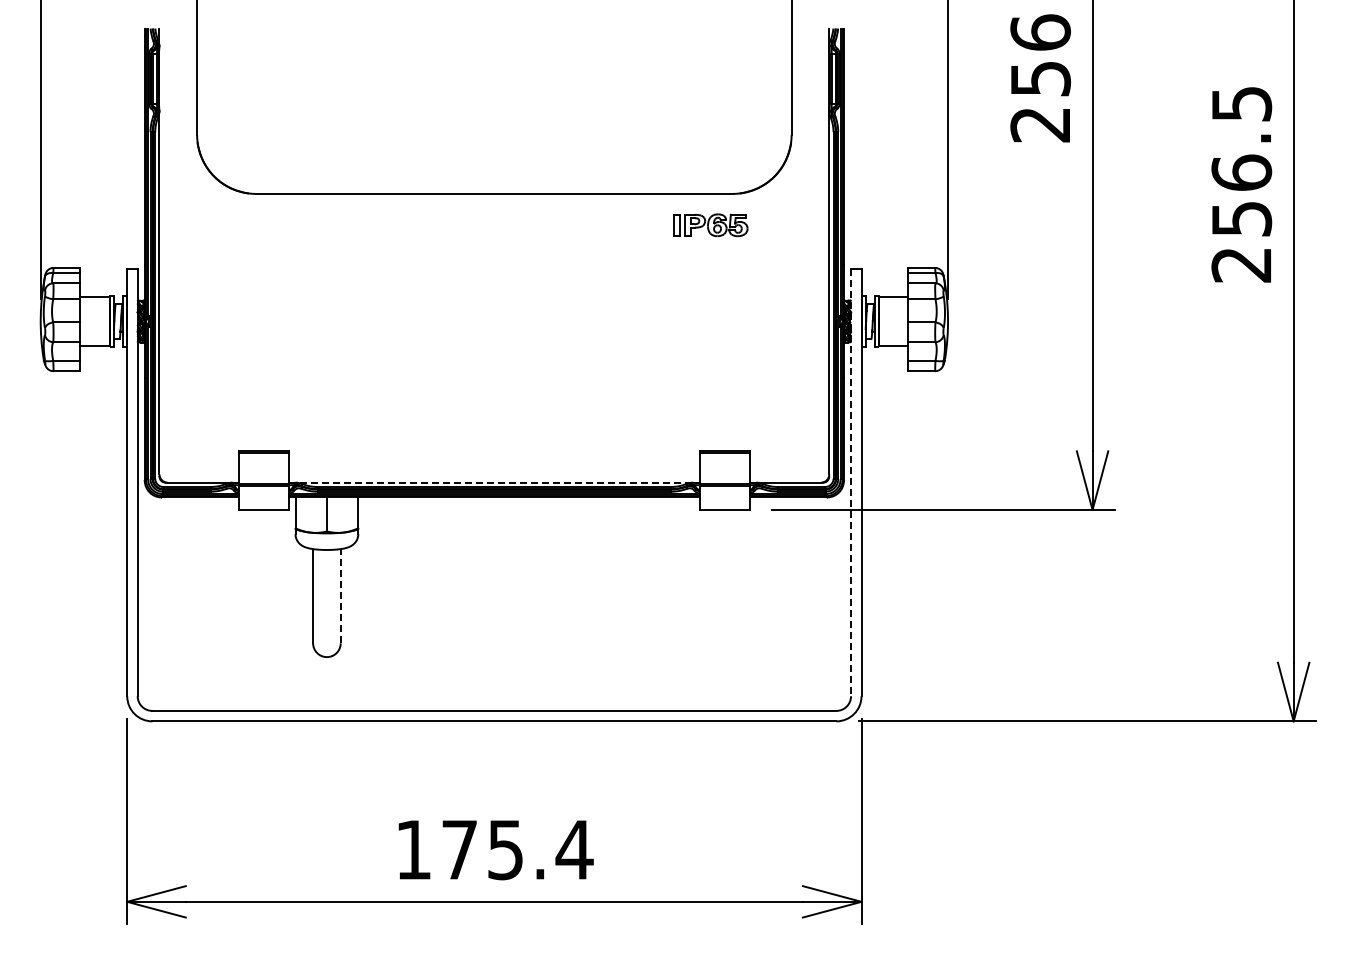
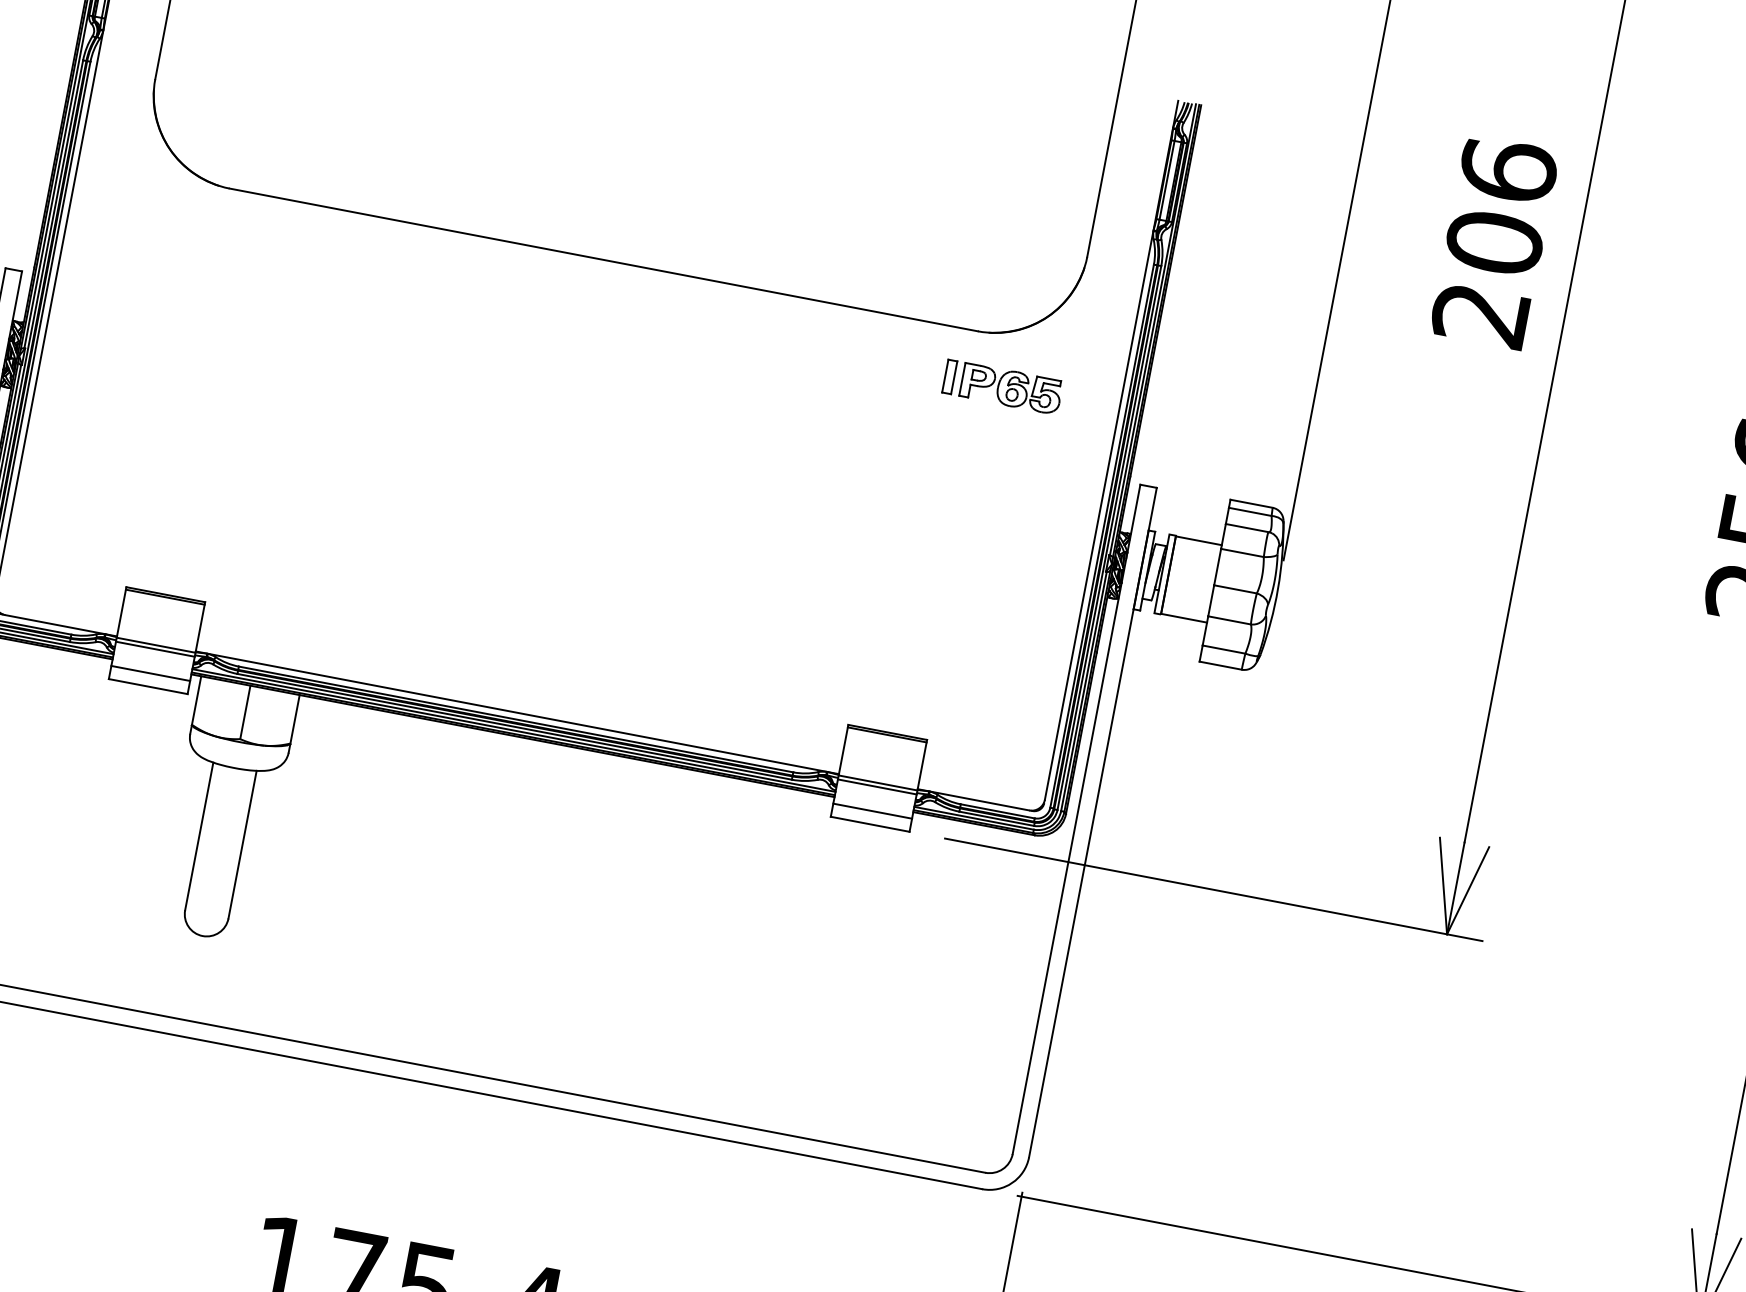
text: (1040, 78) -> (1494, 242), 256 -> 206
part: (710, 225) -> (1002, 387), moved
line: (494, 482) -> (517, 712), dashed -> solid
line: (851, 482) -> (1077, 819), dashed -> solid
line: (264, 501) -> (151, 673), added
line: (724, 501) -> (872, 810), added
line: (340, 595) -> (242, 843), dashed -> solid

